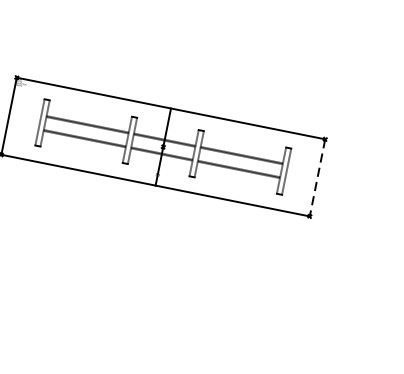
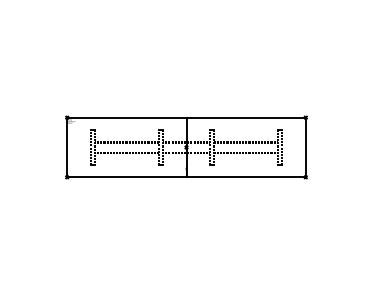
line: (317, 177) -> (305, 147), dashed -> solid

